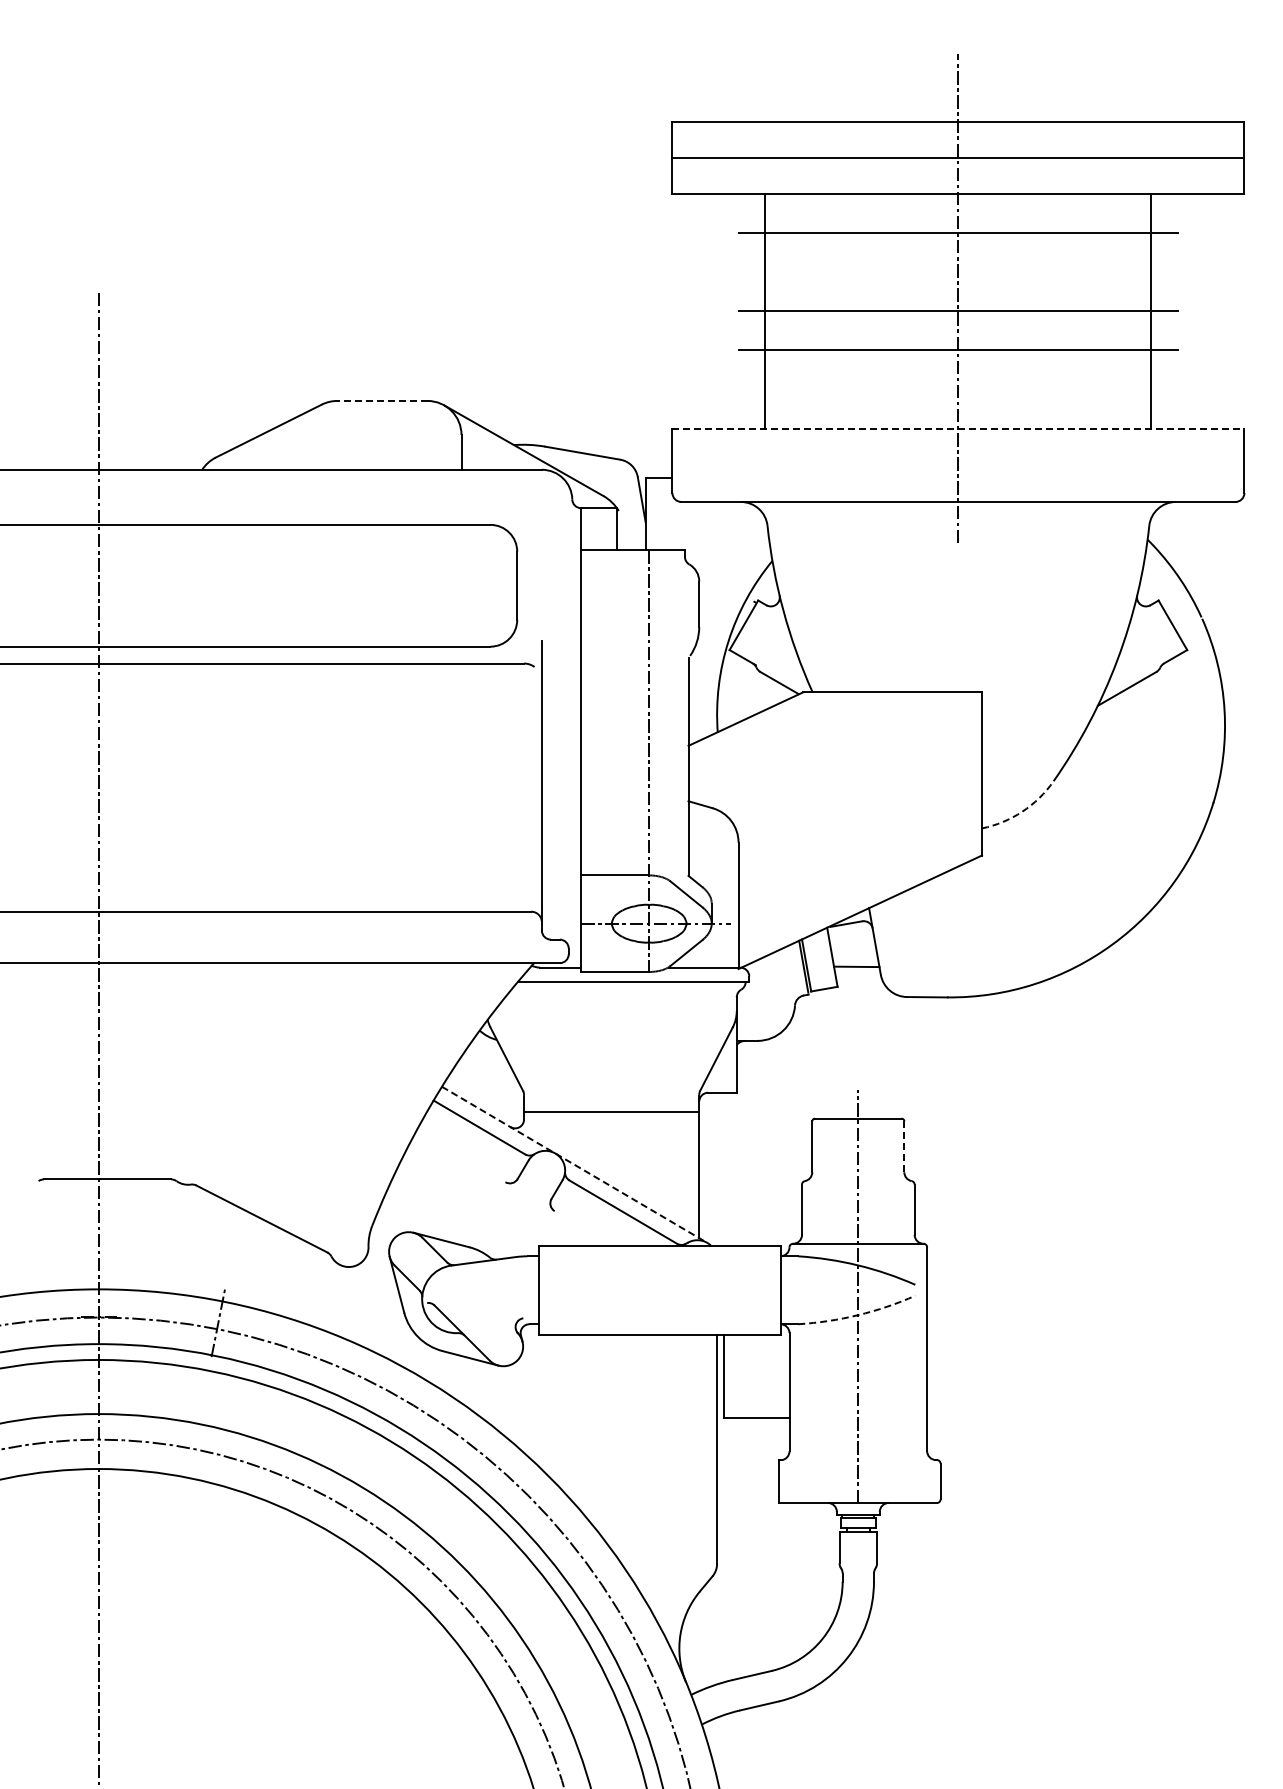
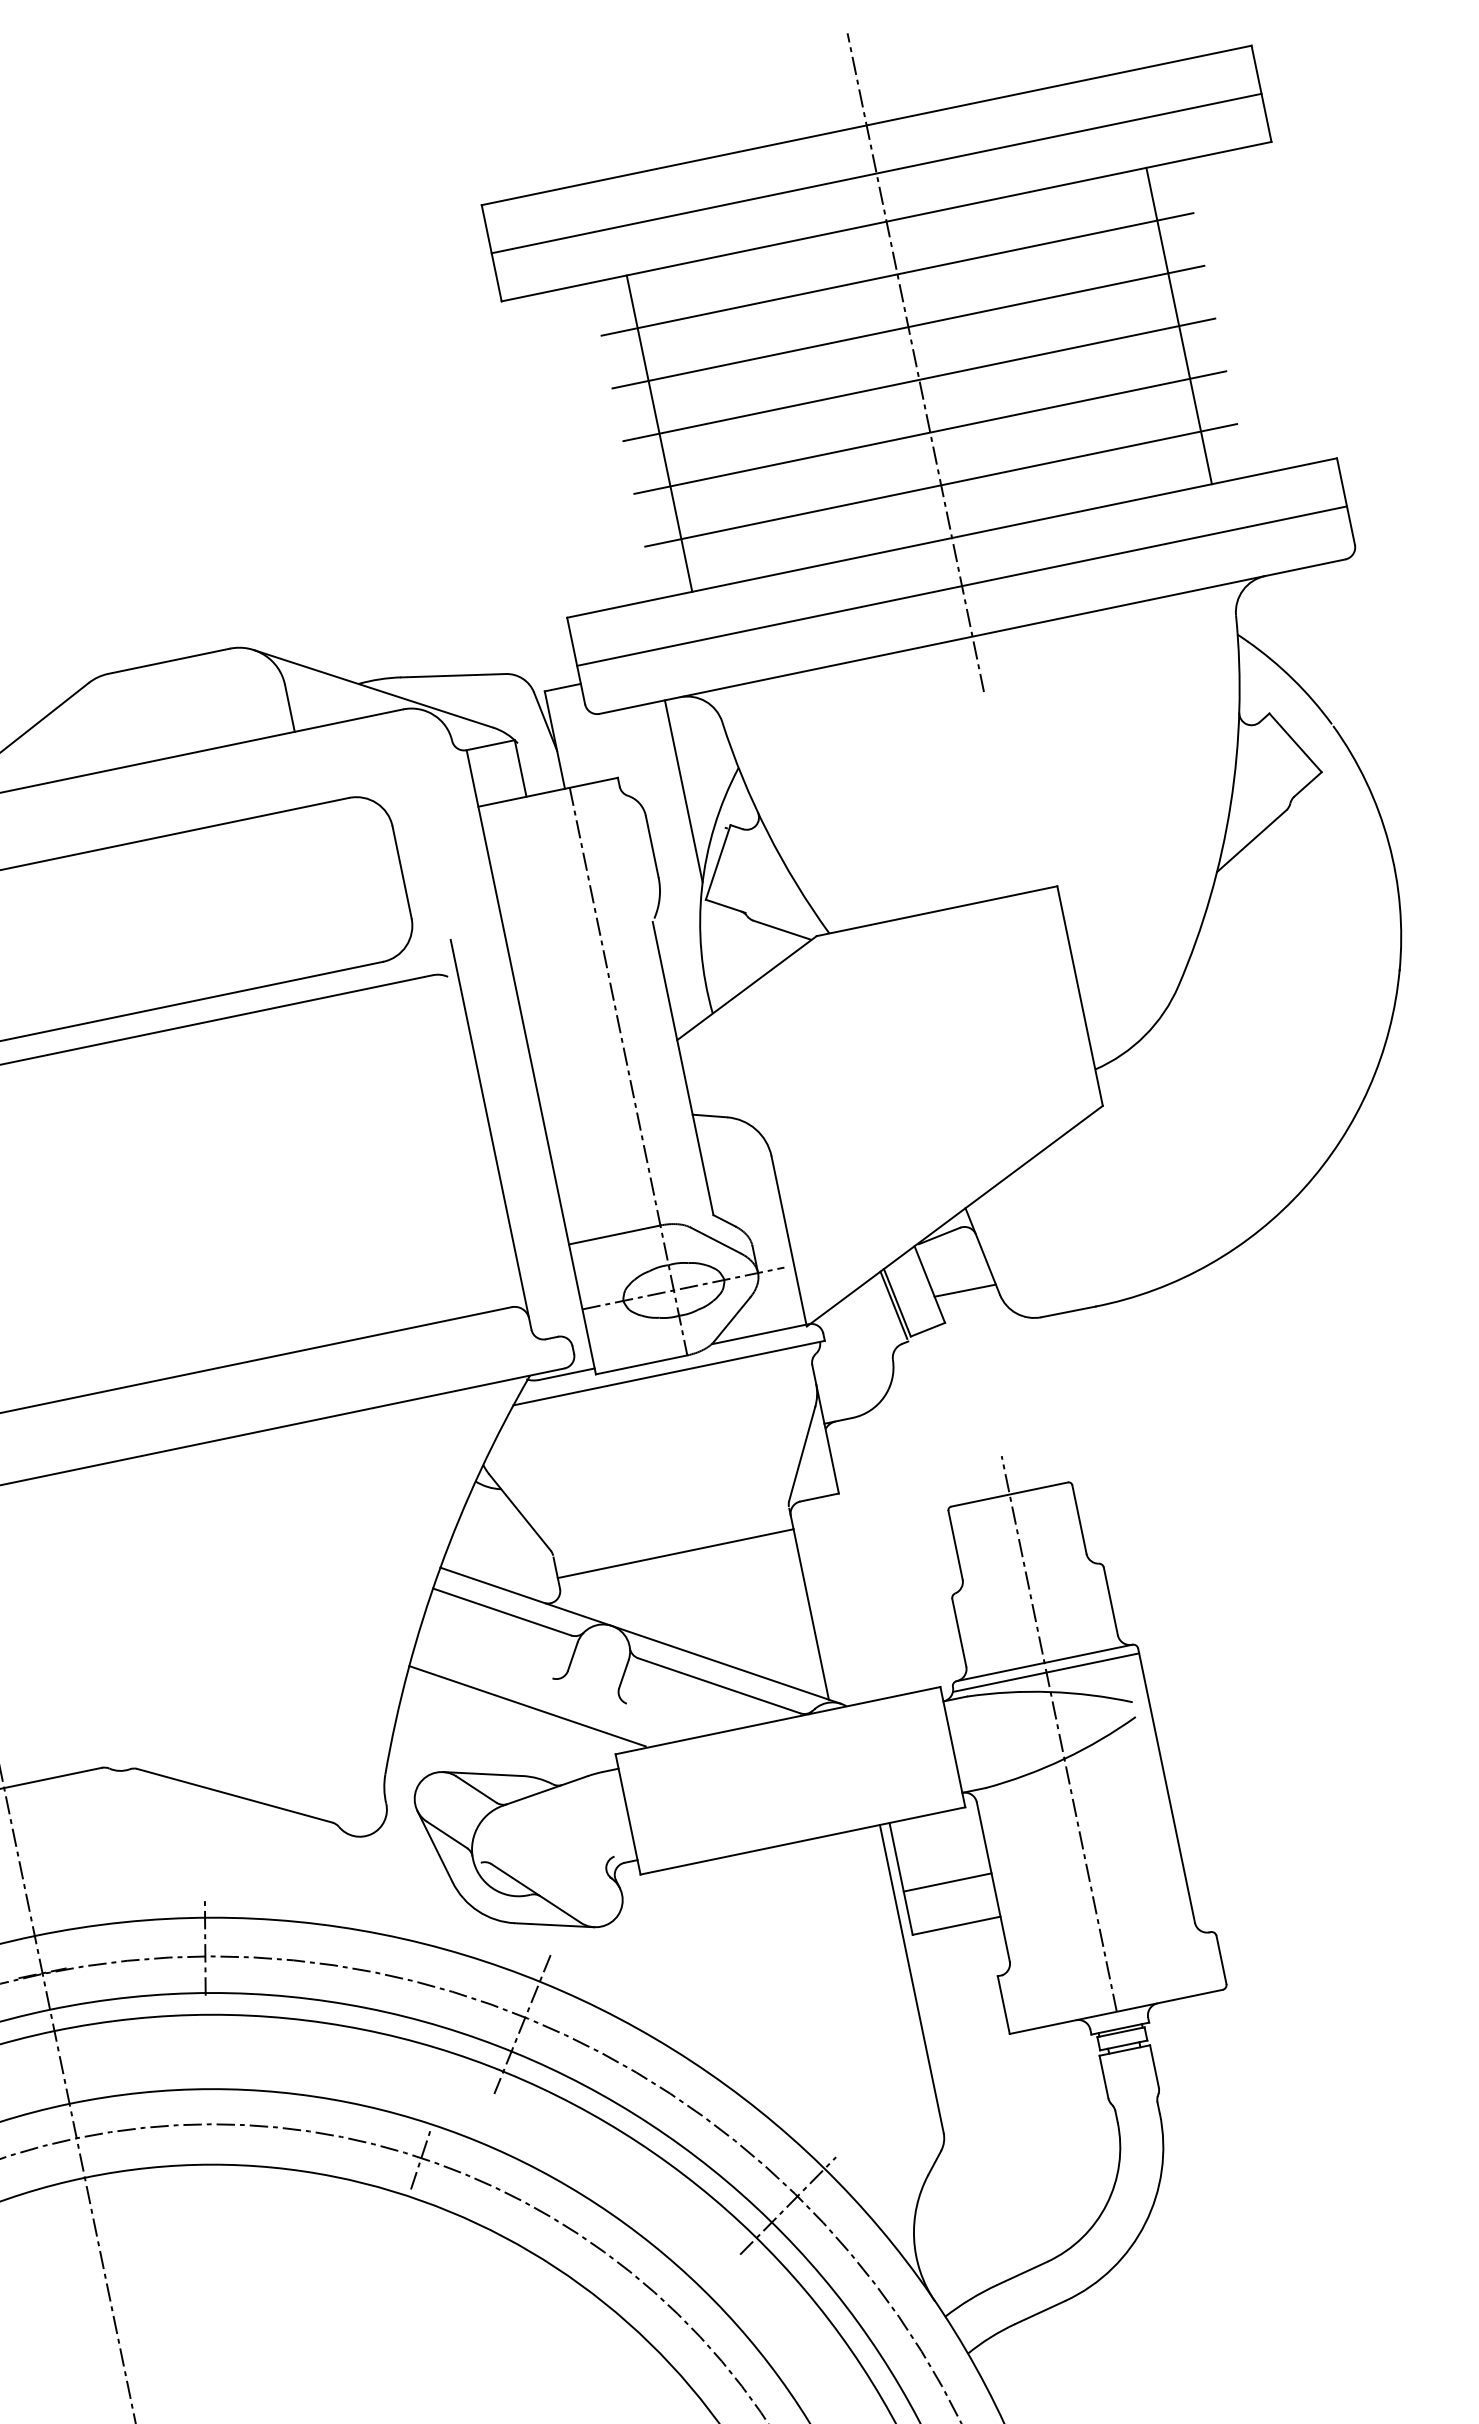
line: (958, 271) -> (908, 326), added
line: (958, 389) -> (941, 485), added
line: (381, 400) -> (167, 660), dashed -> solid
line: (958, 428) -> (952, 537), dashed -> solid
line: (958, 464) -> (962, 586), added
line: (729, 569) -> (683, 791), added
arc: (1022, 811) -> (1145, 1035), dashed -> solid
line: (904, 1146) -> (1079, 1519), dashed -> solid
line: (574, 1164) -> (640, 1635), dashed -> solid
line: (483, 1198) -> (527, 1706), added
line: (858, 1250) -> (1046, 1671), added
arc: (858, 1315) -> (1064, 1759), dashed -> solid
line: (756, 1385) -> (947, 1882), added
line: (432, 1424) -> (521, 2024), added
line: (340, 1505) -> (420, 2159), added
line: (595, 1592) -> (788, 2205), added

